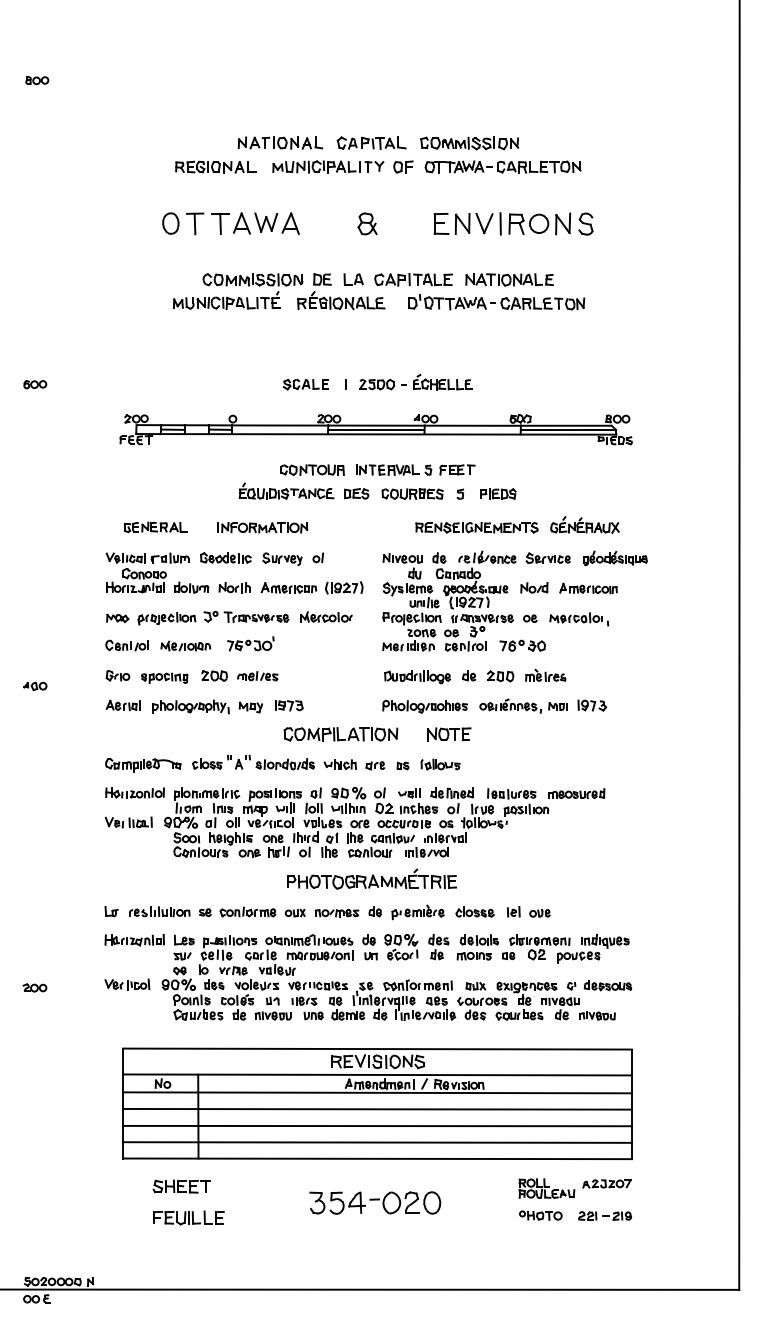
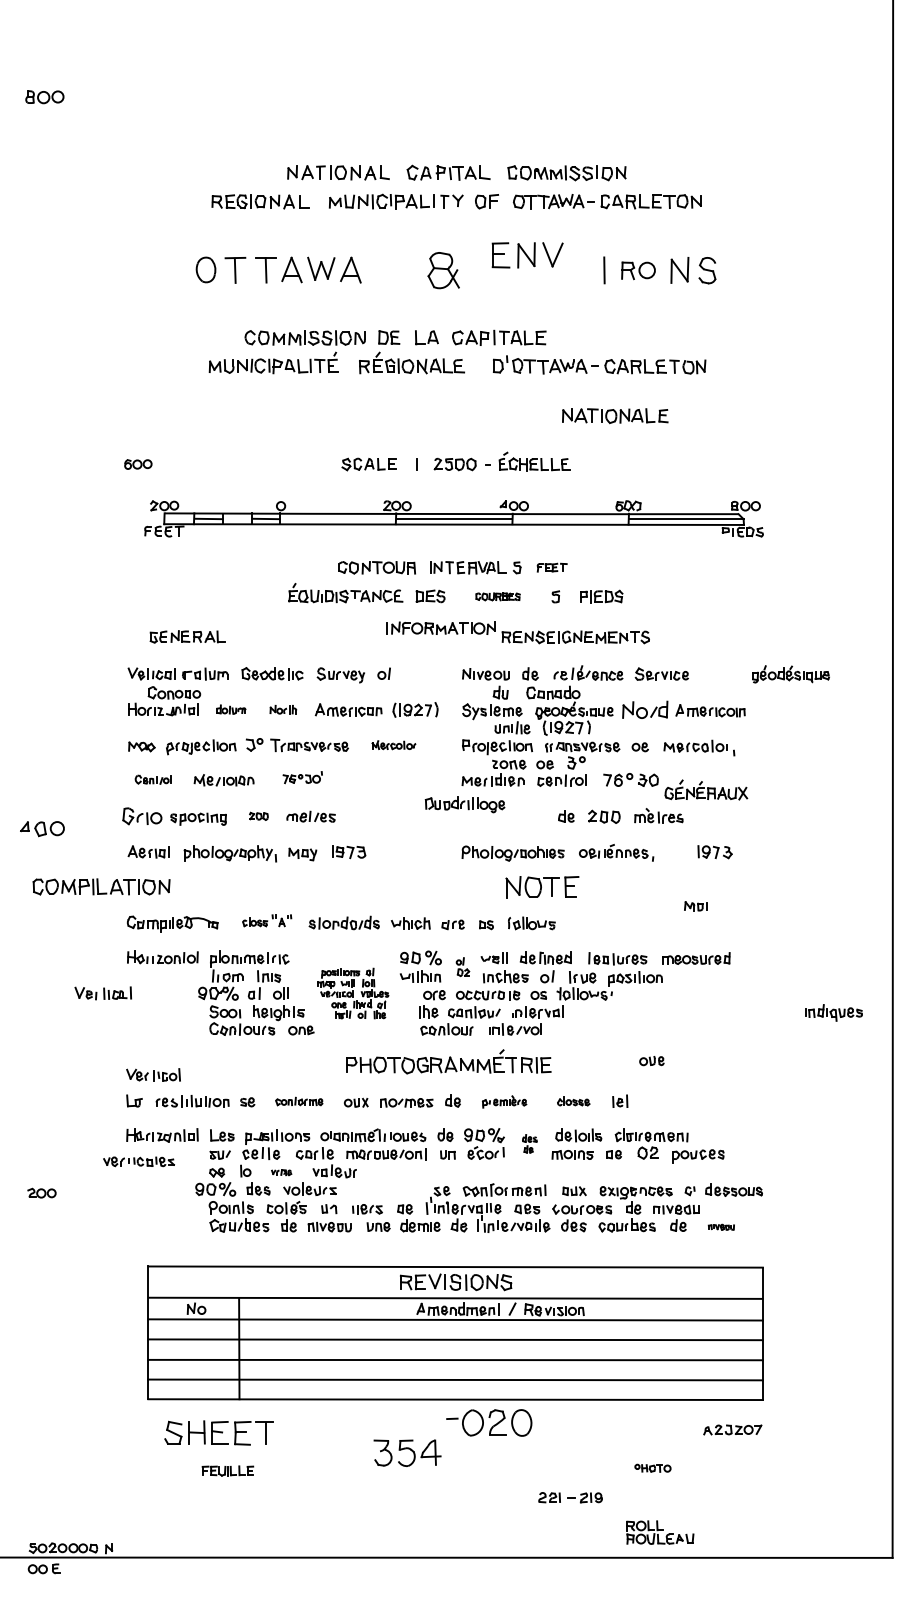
part: (37, 80) -> (44, 97), size x1.4
part: (367, 223) -> (443, 269), size x1.4
part: (463, 224) -> (527, 255), moved
part: (528, 224) -> (638, 270), size x0.7
part: (509, 280) -> (615, 416), moved
part: (35, 384) -> (138, 464), moved
part: (456, 469) -> (551, 567), size x0.7
part: (412, 493) -> (497, 596), size x0.6
part: (585, 524) -> (706, 789), moved
part: (262, 527) -> (440, 627), moved
part: (614, 558) -> (790, 674), moved
part: (191, 587) -> (231, 709), size x0.7
part: (234, 587) -> (283, 709), size x0.7
part: (533, 587) -> (644, 709), size x1.4
part: (326, 616) -> (393, 744), size x0.7
part: (250, 643) -> (302, 777), size x0.7
part: (127, 645) -> (153, 779), size x0.7
part: (117, 675) -> (141, 815), size x1.4
part: (214, 676) -> (258, 816), size x0.6
part: (417, 676) -> (464, 804), moved
part: (35, 685) -> (42, 828), size x1.6
part: (557, 706) -> (695, 906), moved
part: (340, 734) -> (101, 886), moved
part: (448, 734) -> (541, 886), size x1.4
part: (220, 762) -> (266, 920), size x0.7
part: (383, 800) -> (462, 966), size x0.6
part: (128, 822) -> (102, 993), moved
part: (292, 822) -> (352, 993), size x0.6
part: (248, 912) -> (299, 1101), size x0.7
part: (417, 912) -> (504, 1101), size x0.7
part: (475, 912) -> (573, 1101), size x0.7
part: (539, 913) -> (651, 1061), moved
part: (605, 940) -> (833, 1012), moved
part: (438, 946) -> (529, 1143), size x0.6
part: (233, 970) -> (281, 1172), size x0.6
part: (127, 984) -> (153, 1074), moved
part: (317, 985) -> (138, 1161), moved
part: (597, 1016) -> (721, 1227), size x0.6
part: (181, 1186) -> (218, 1433), size x1.6
part: (547, 1188) -> (660, 1532), moved
part: (405, 1202) -> (489, 1422), moved
part: (540, 1215) -> (652, 1468), size x0.7
part: (605, 1215) -> (570, 1497), moved
part: (188, 1217) -> (227, 1470), size x0.6

